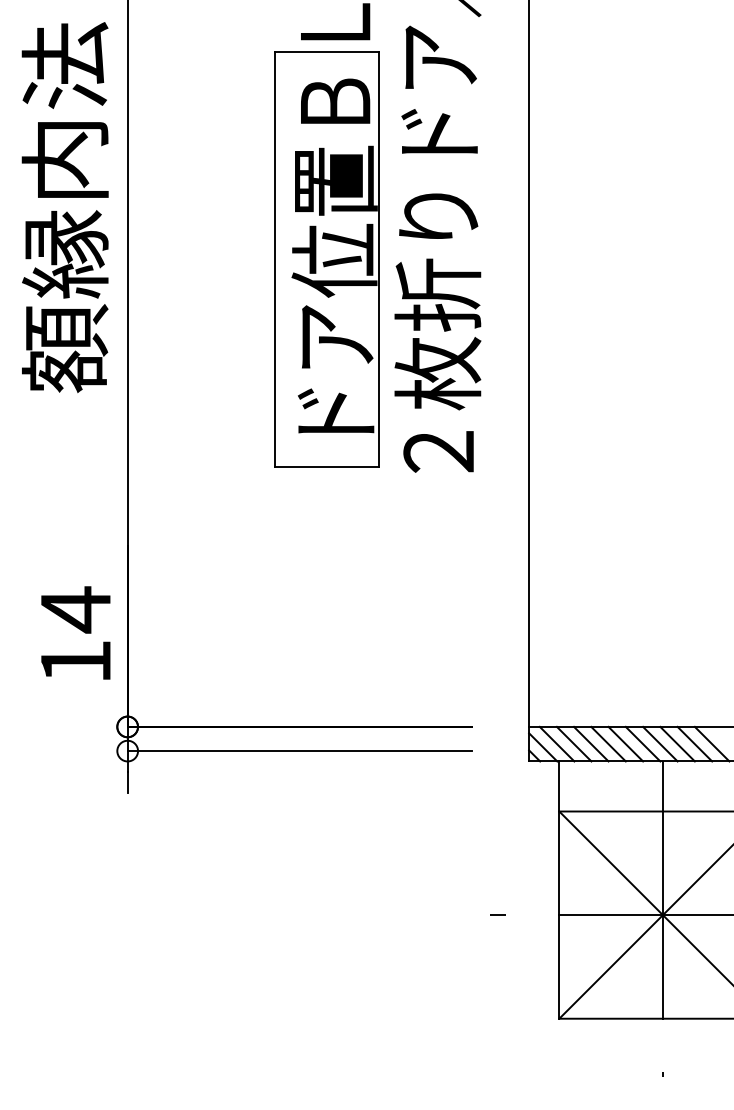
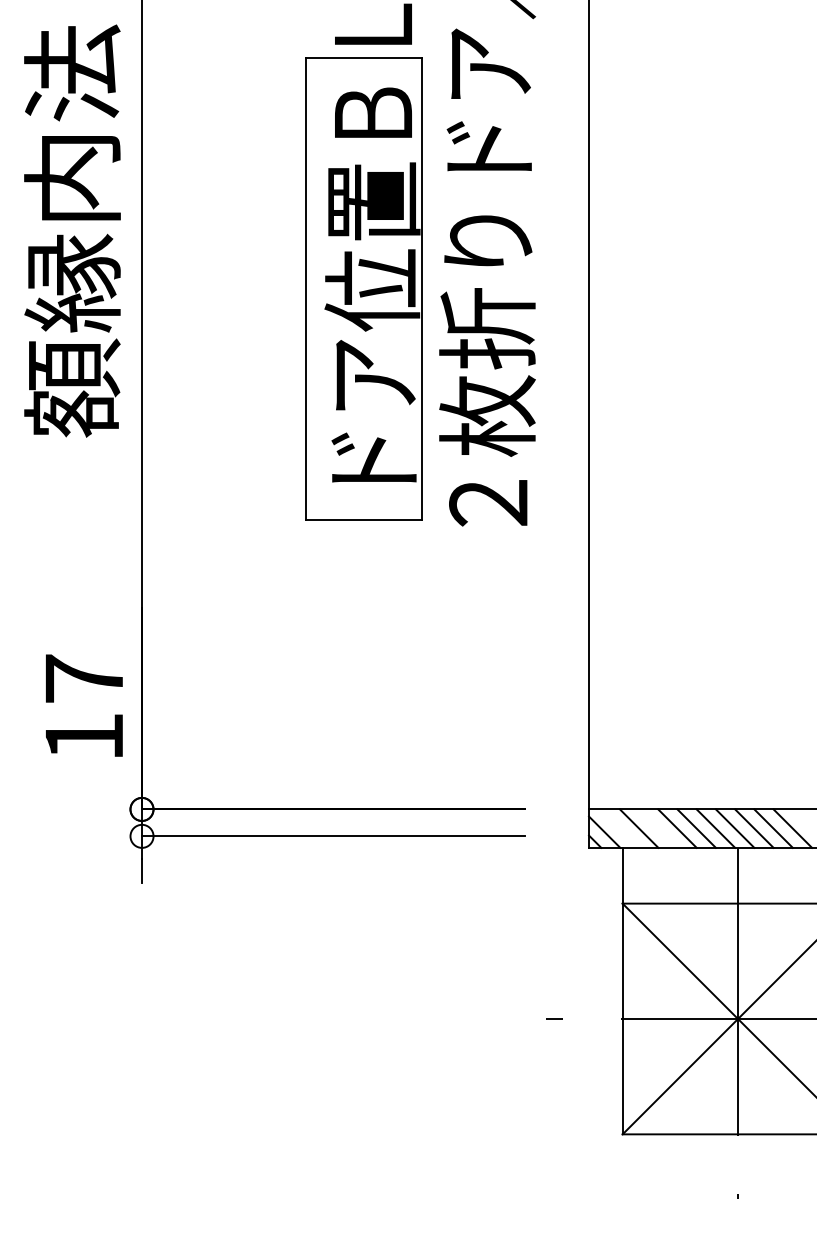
text: (75, 609) -> (83, 678), 14 -> 17
line: (556, 743) -> (619, 827), removed
line: (591, 743) -> (658, 827), removed

